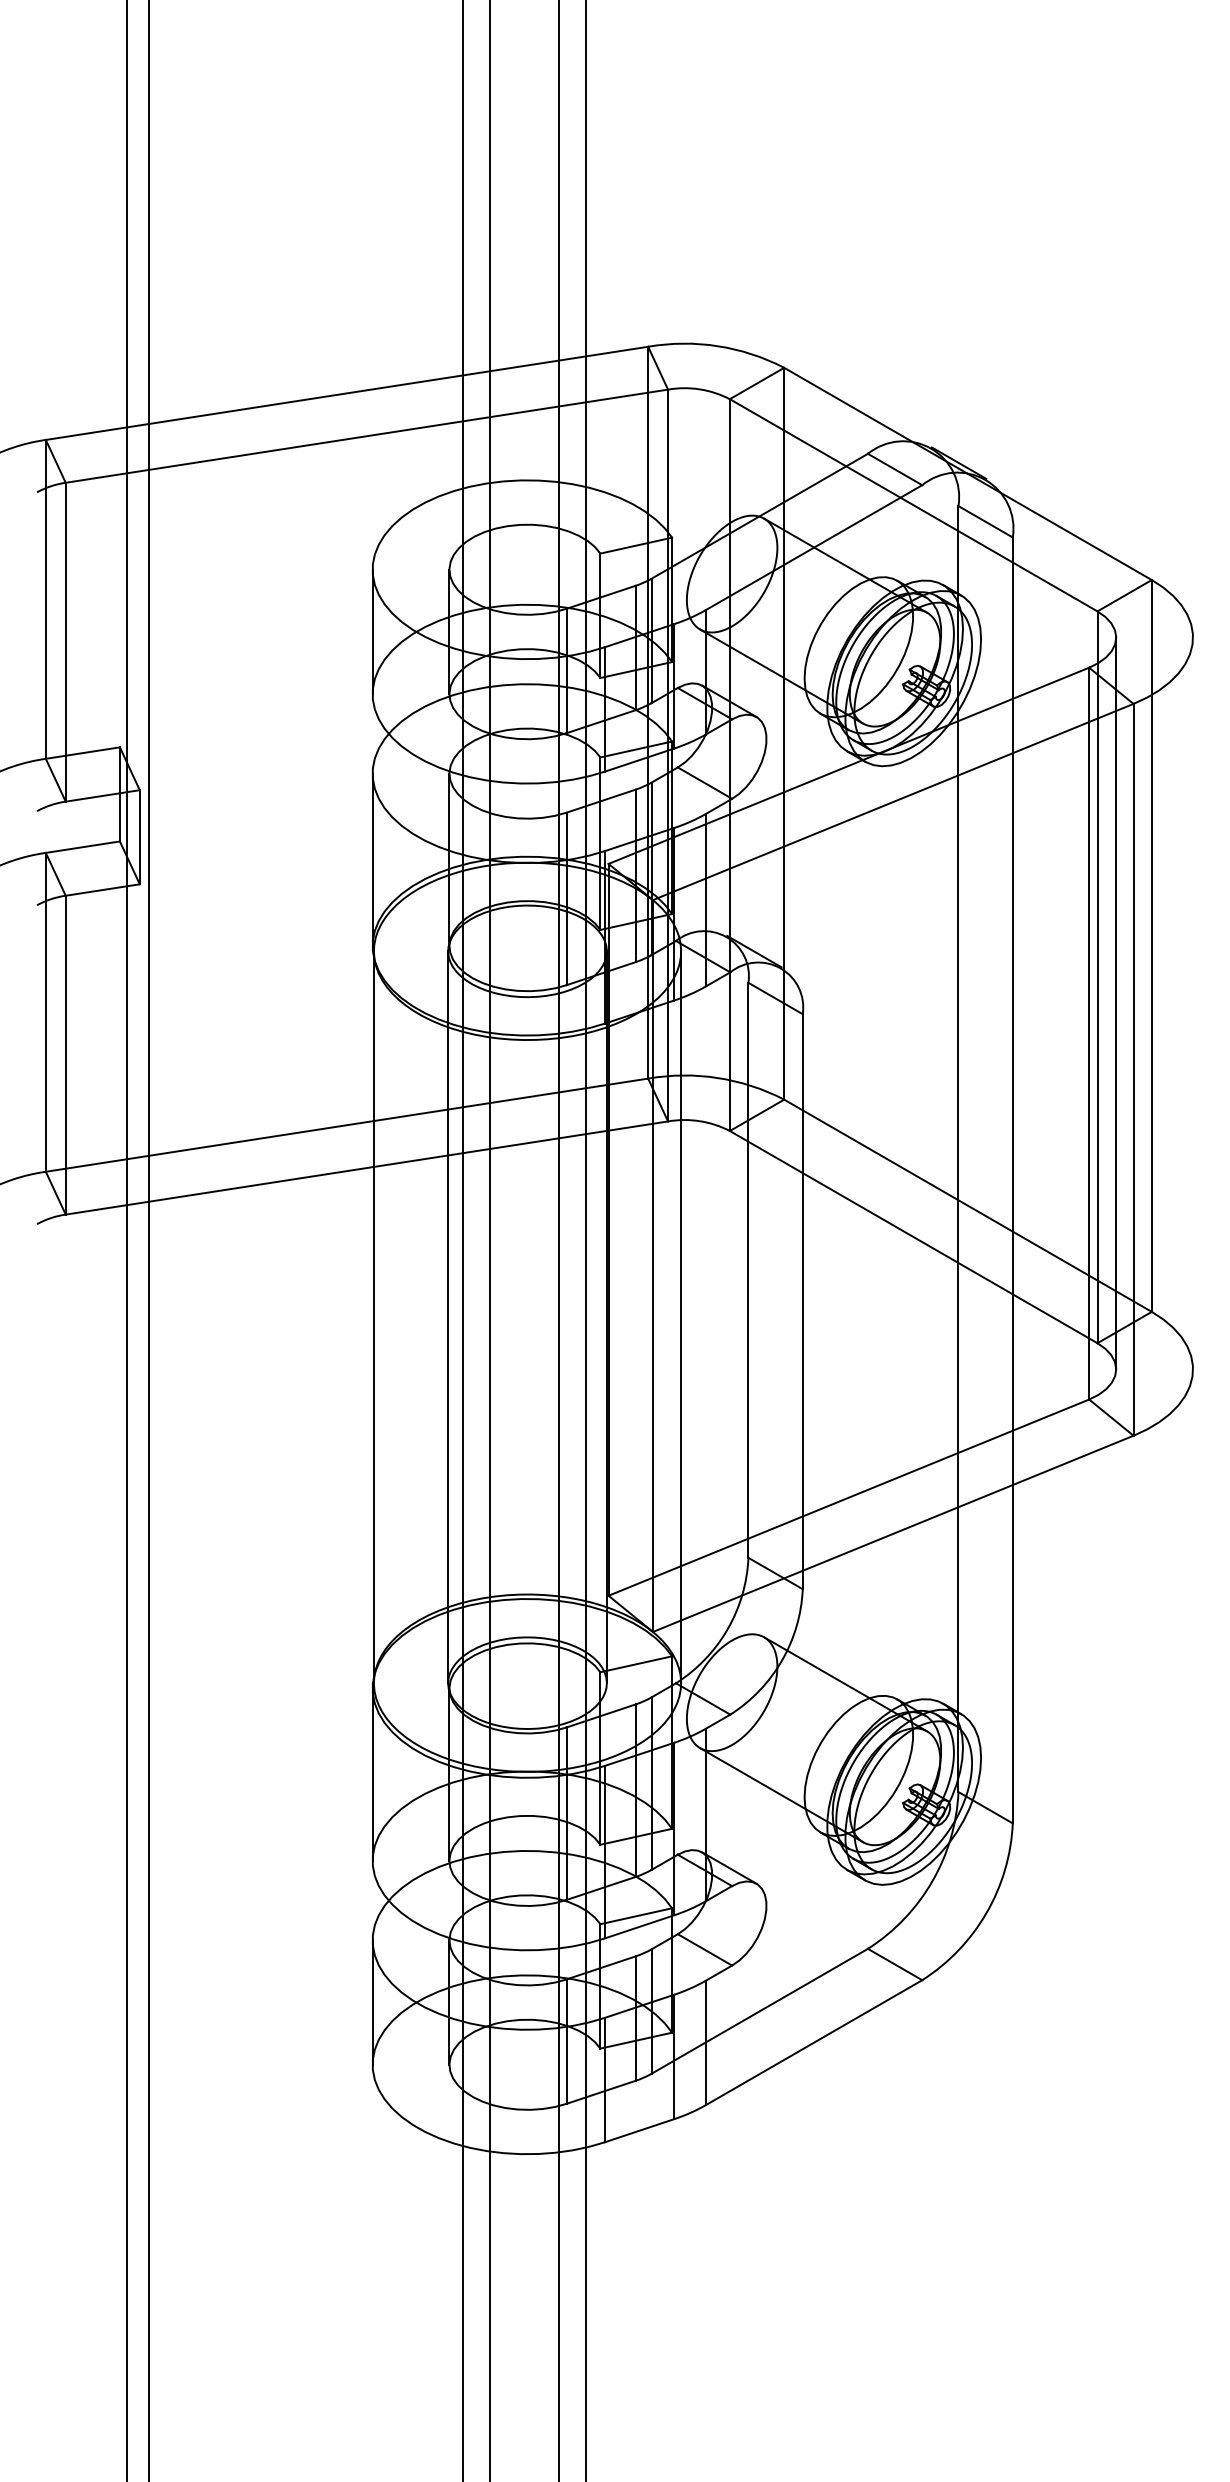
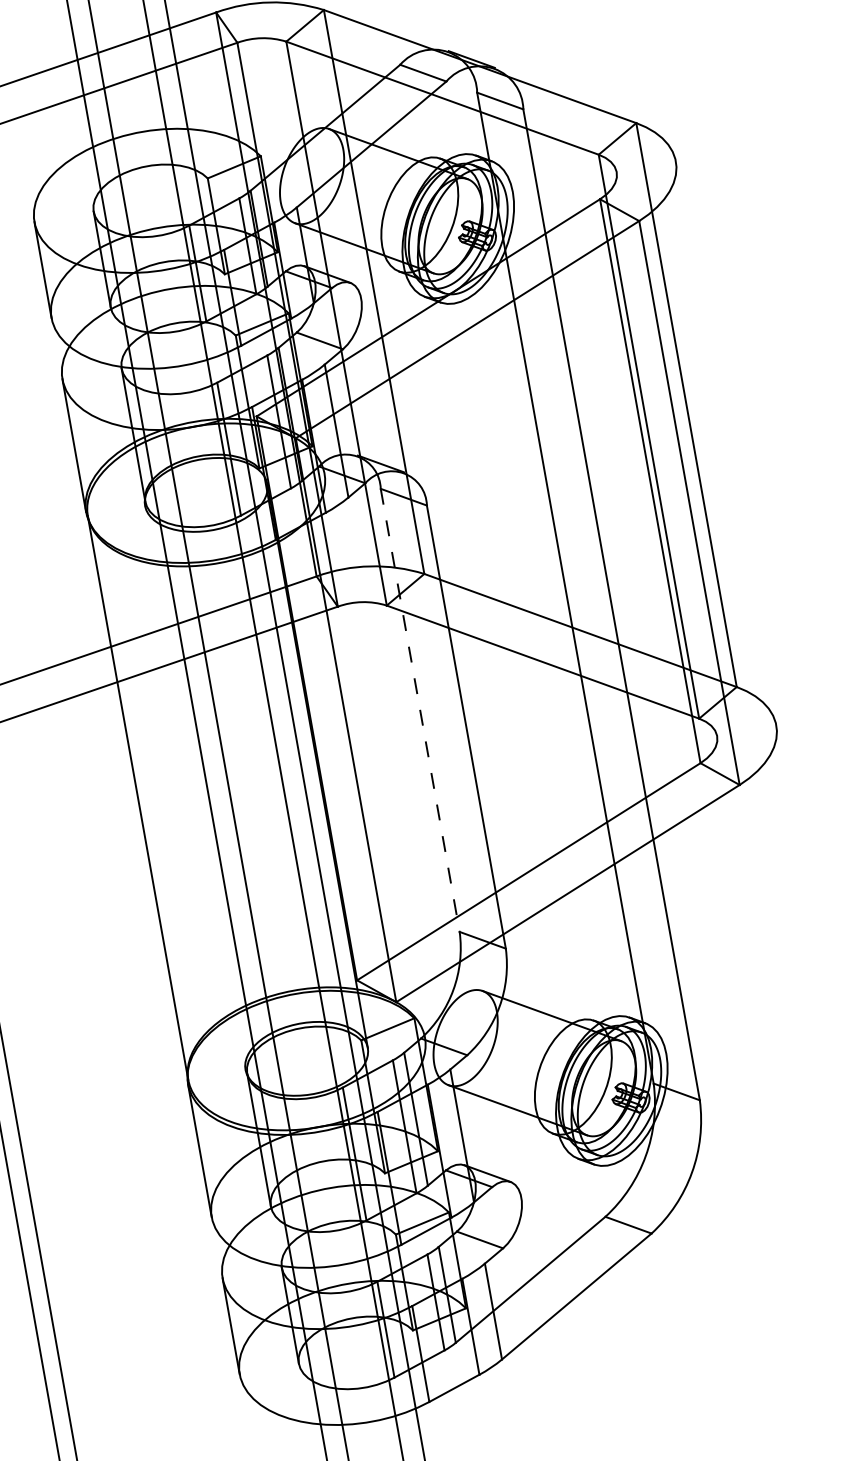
line: (1116, 1003) -> (667, 454), removed
line: (748, 1270) -> (420, 710), solid -> dashed
line: (448, 1317) -> (195, 787), removed
line: (681, 1317) -> (375, 755), removed

